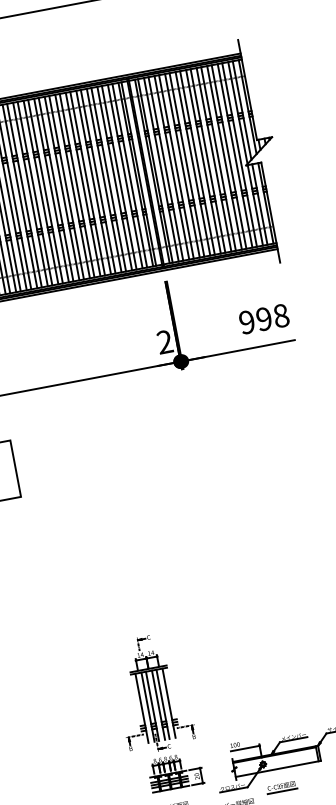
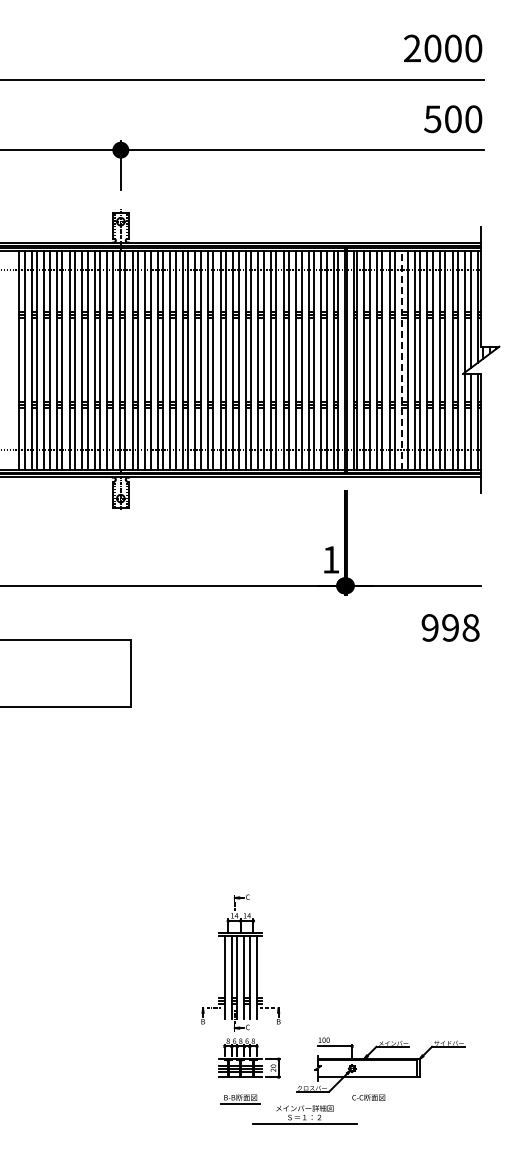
line: (193, 164) -> (402, 360), solid -> dashed
text: (264, 318) -> (450, 627), moved
text: (164, 341) -> (330, 559), 2 -> 1
line: (282, 791) -> (368, 1103), removed

